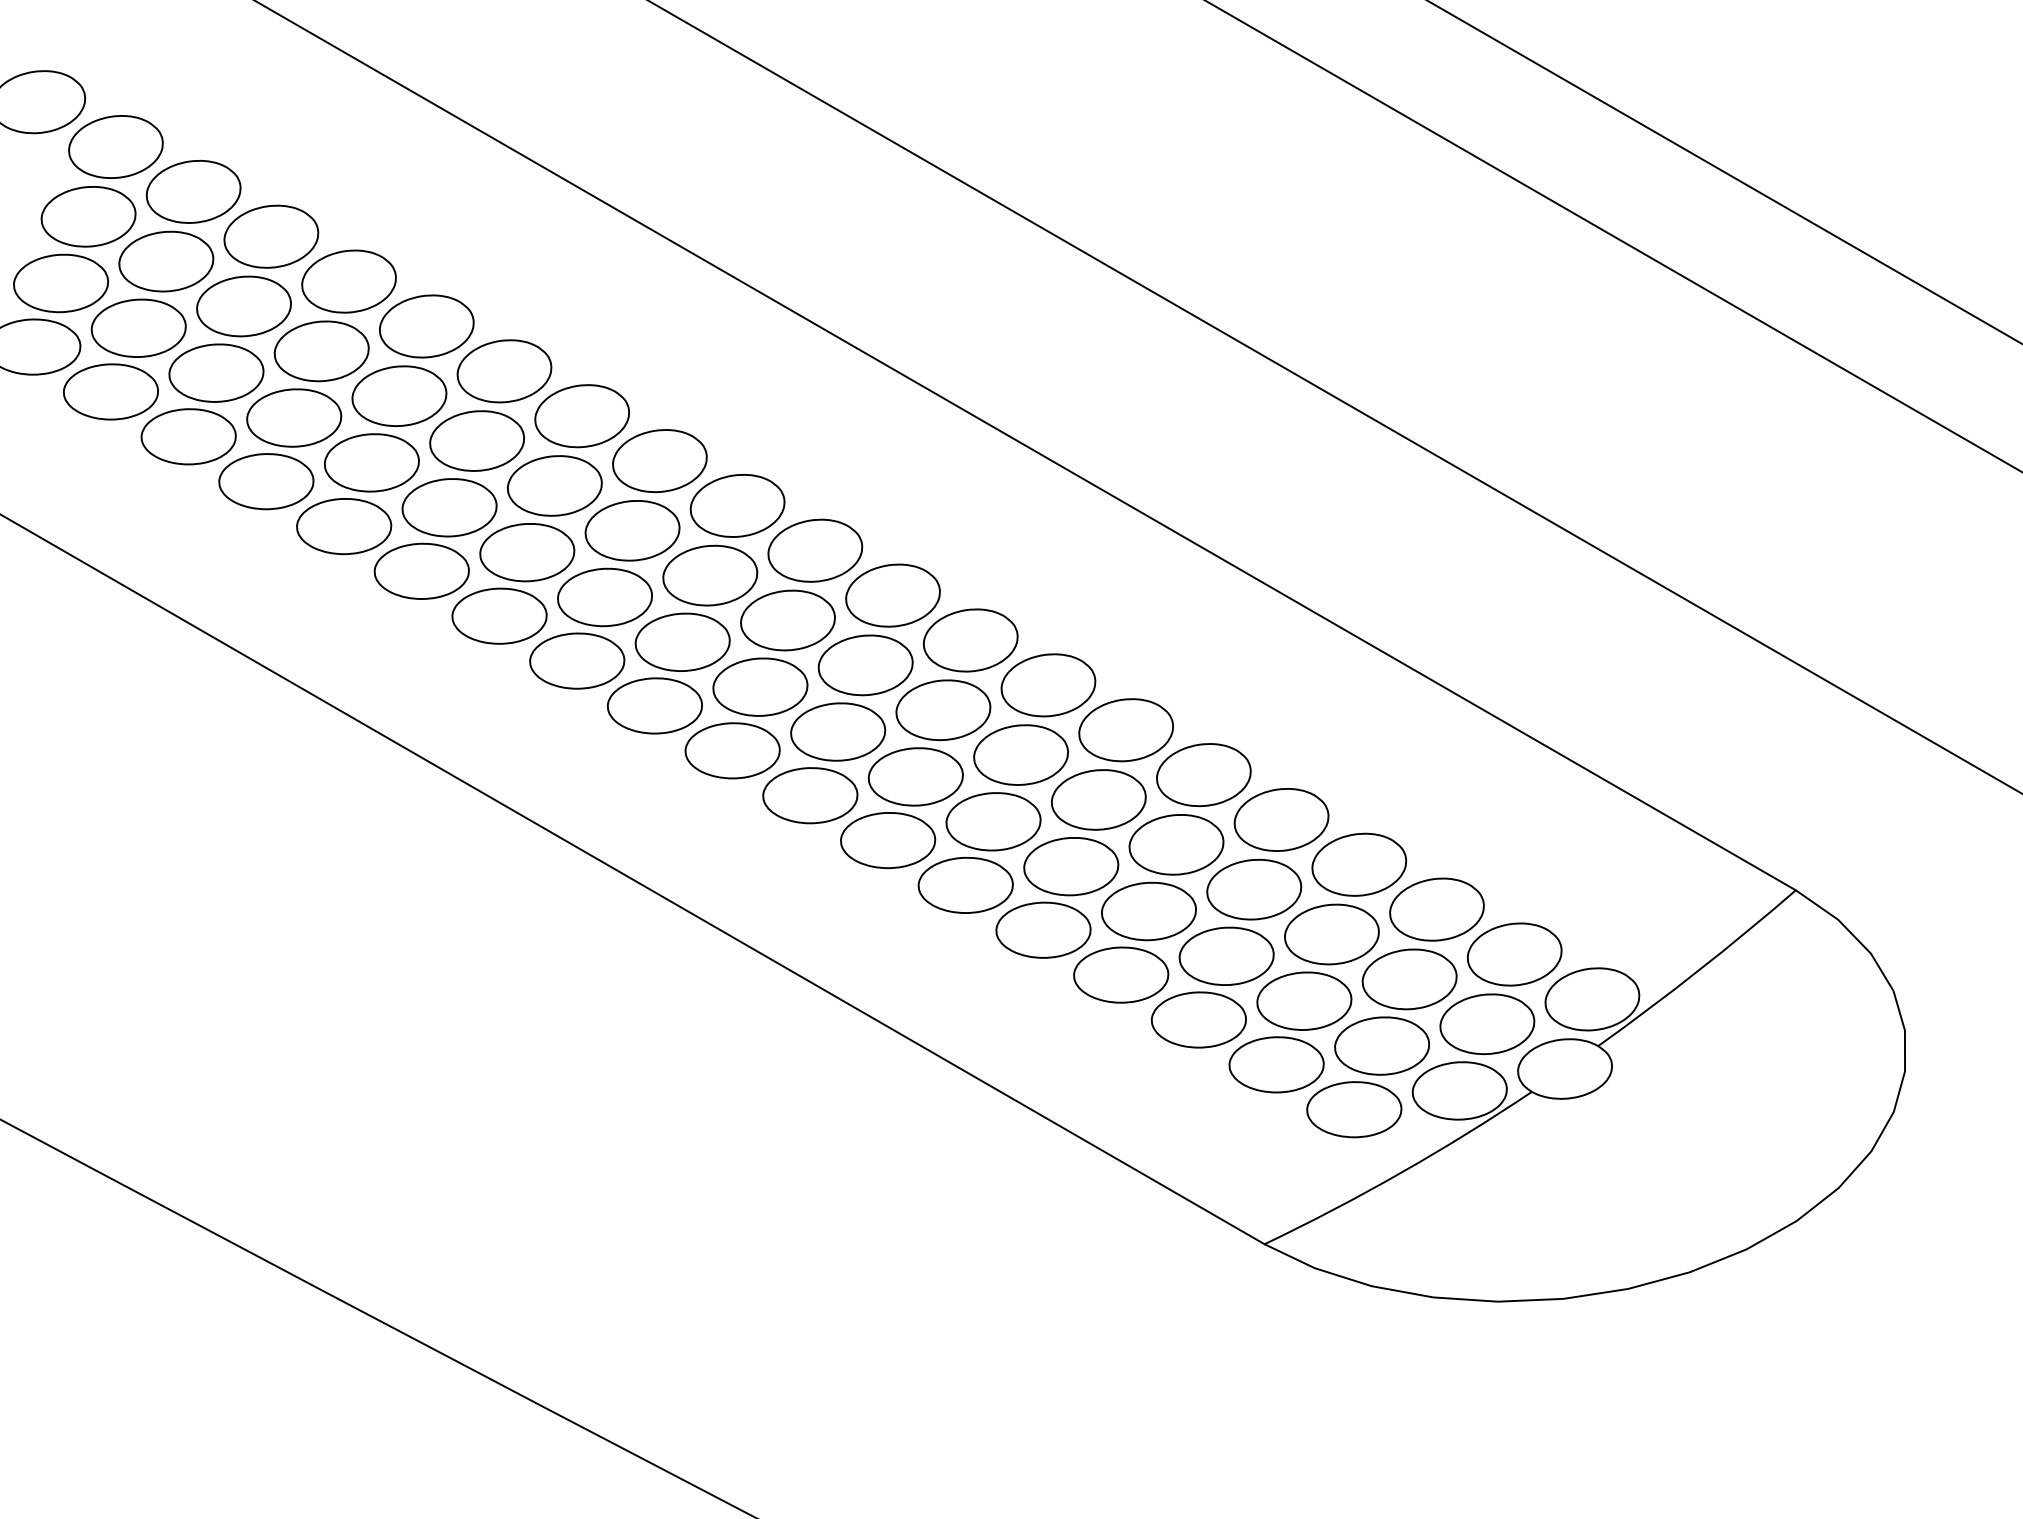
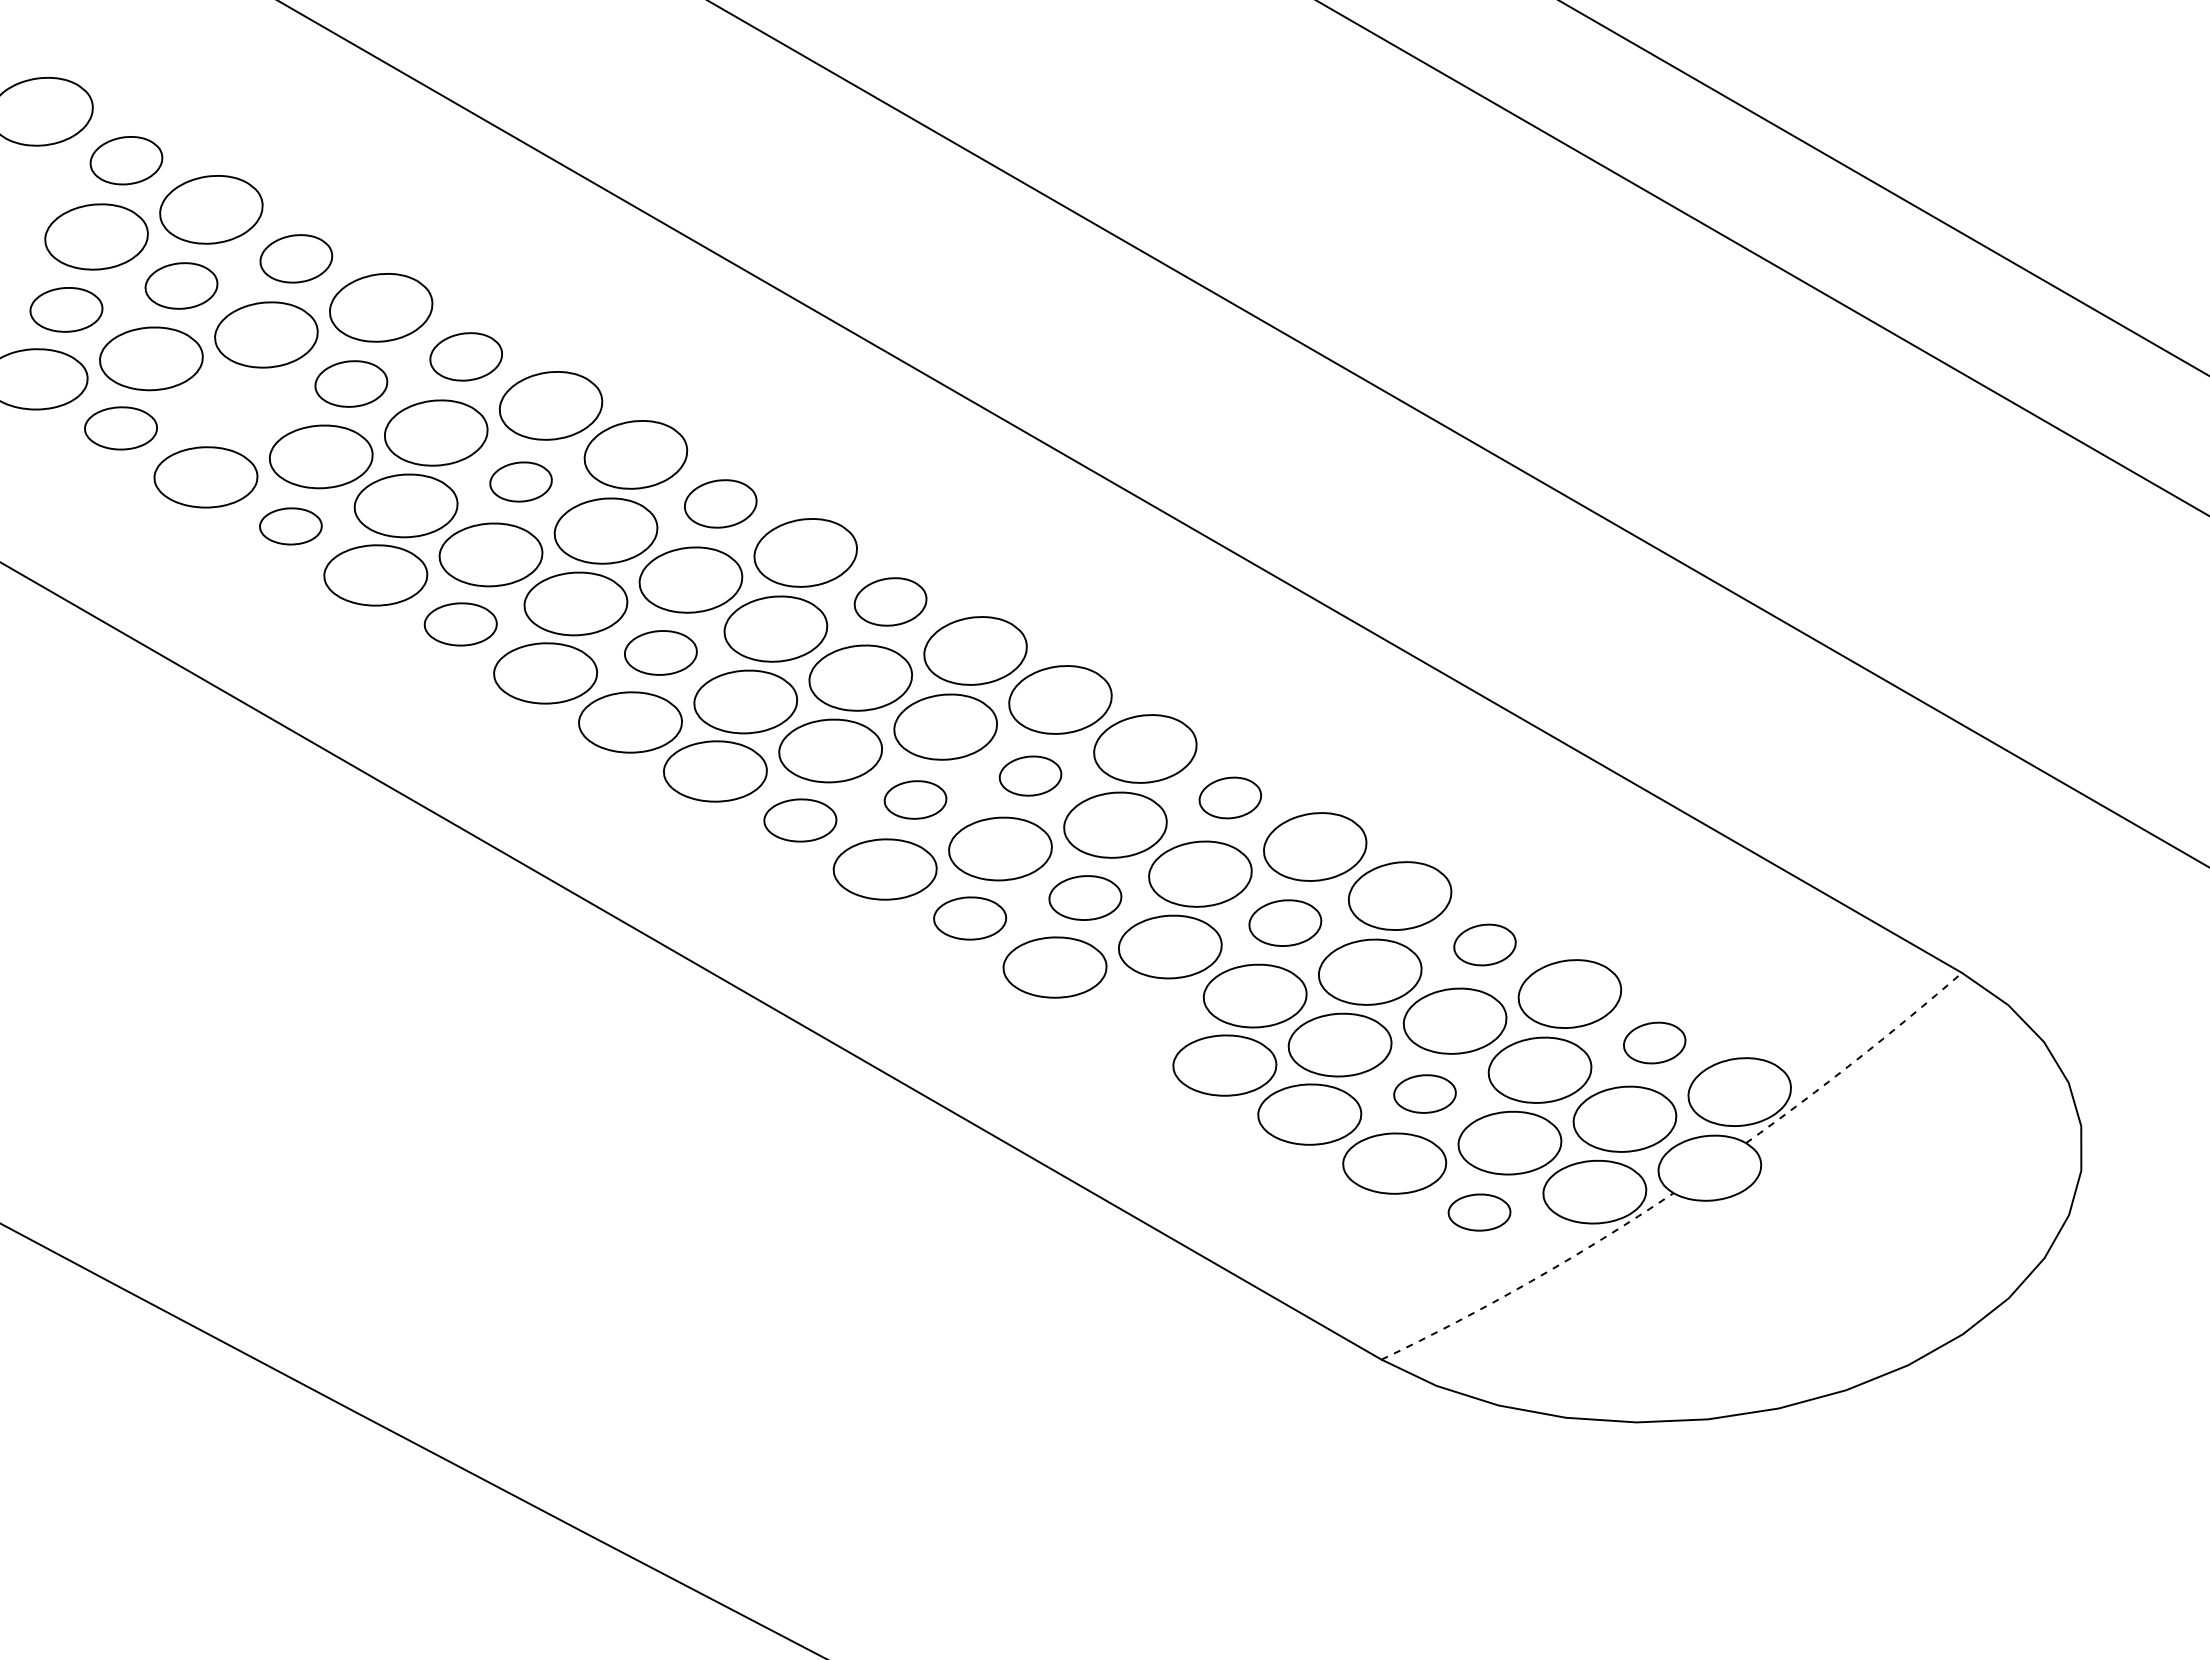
part: (115, 146) -> (126, 160), size x0.7
part: (271, 236) -> (296, 258), size x0.7
part: (166, 261) -> (181, 285), size x0.7
part: (61, 283) -> (66, 309), size x0.7
part: (427, 326) -> (466, 356), size x0.7
part: (321, 350) -> (351, 383), size x0.7
part: (216, 372) -> (236, 407), removed
part: (110, 392) -> (120, 428), size x0.7
part: (476, 440) -> (520, 481), size x0.6
part: (659, 460) -> (720, 503), size x0.7
part: (266, 481) -> (290, 526), size x0.6
part: (815, 550) -> (890, 601), size x0.7
part: (421, 571) -> (460, 624), size x0.7
part: (604, 597) -> (660, 652), size x0.7
part: (943, 709) -> (1030, 775), size x0.6
part: (1126, 729) -> (1230, 797), size x0.6
part: (838, 731) -> (915, 799), size x0.6
part: (732, 750) -> (800, 820), size x0.7
part: (993, 821) -> (1085, 897), size x0.7
part: (887, 840) -> (969, 918), size x0.7
part: (1176, 844) -> (1285, 922), size x0.7
part: (1358, 864) -> (1484, 944), size x0.6
part: (1043, 930) -> (1139, 1016), removed
part: (1514, 953) -> (1654, 1042), size x0.6
arc: (1699, 970) -> (1856, 1060), solid -> dashed
part: (1303, 1000) -> (1424, 1093), size x0.6
part: (1354, 1109) -> (1479, 1212), size x0.6
arc: (1400, 1172) -> (1530, 1281), solid -> dashed

